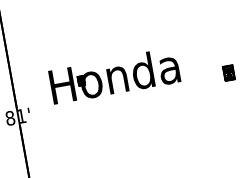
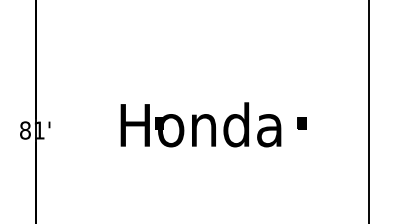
part: (228, 73) -> (301, 123), size x0.62
part: (114, 75) -> (200, 124), moved

